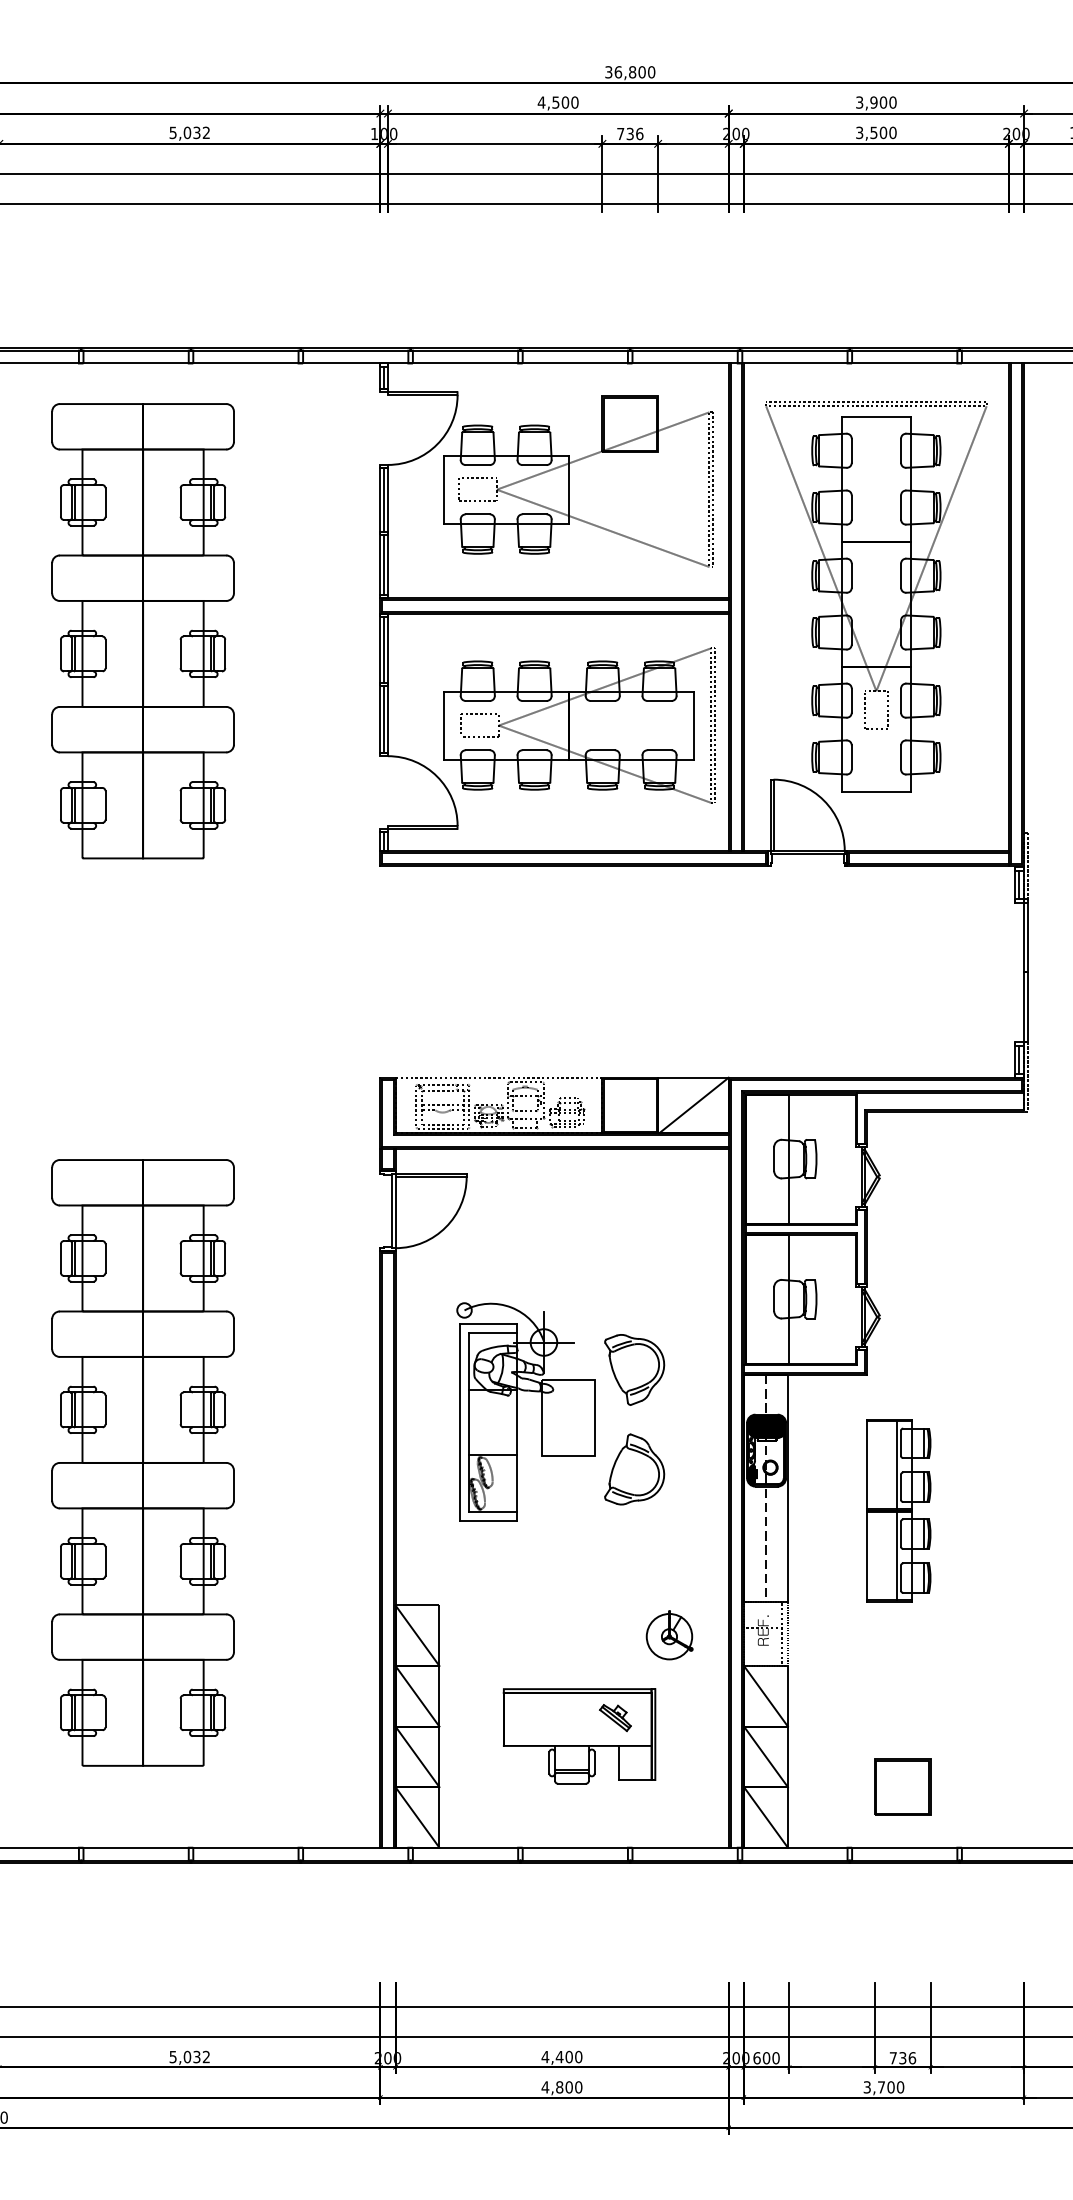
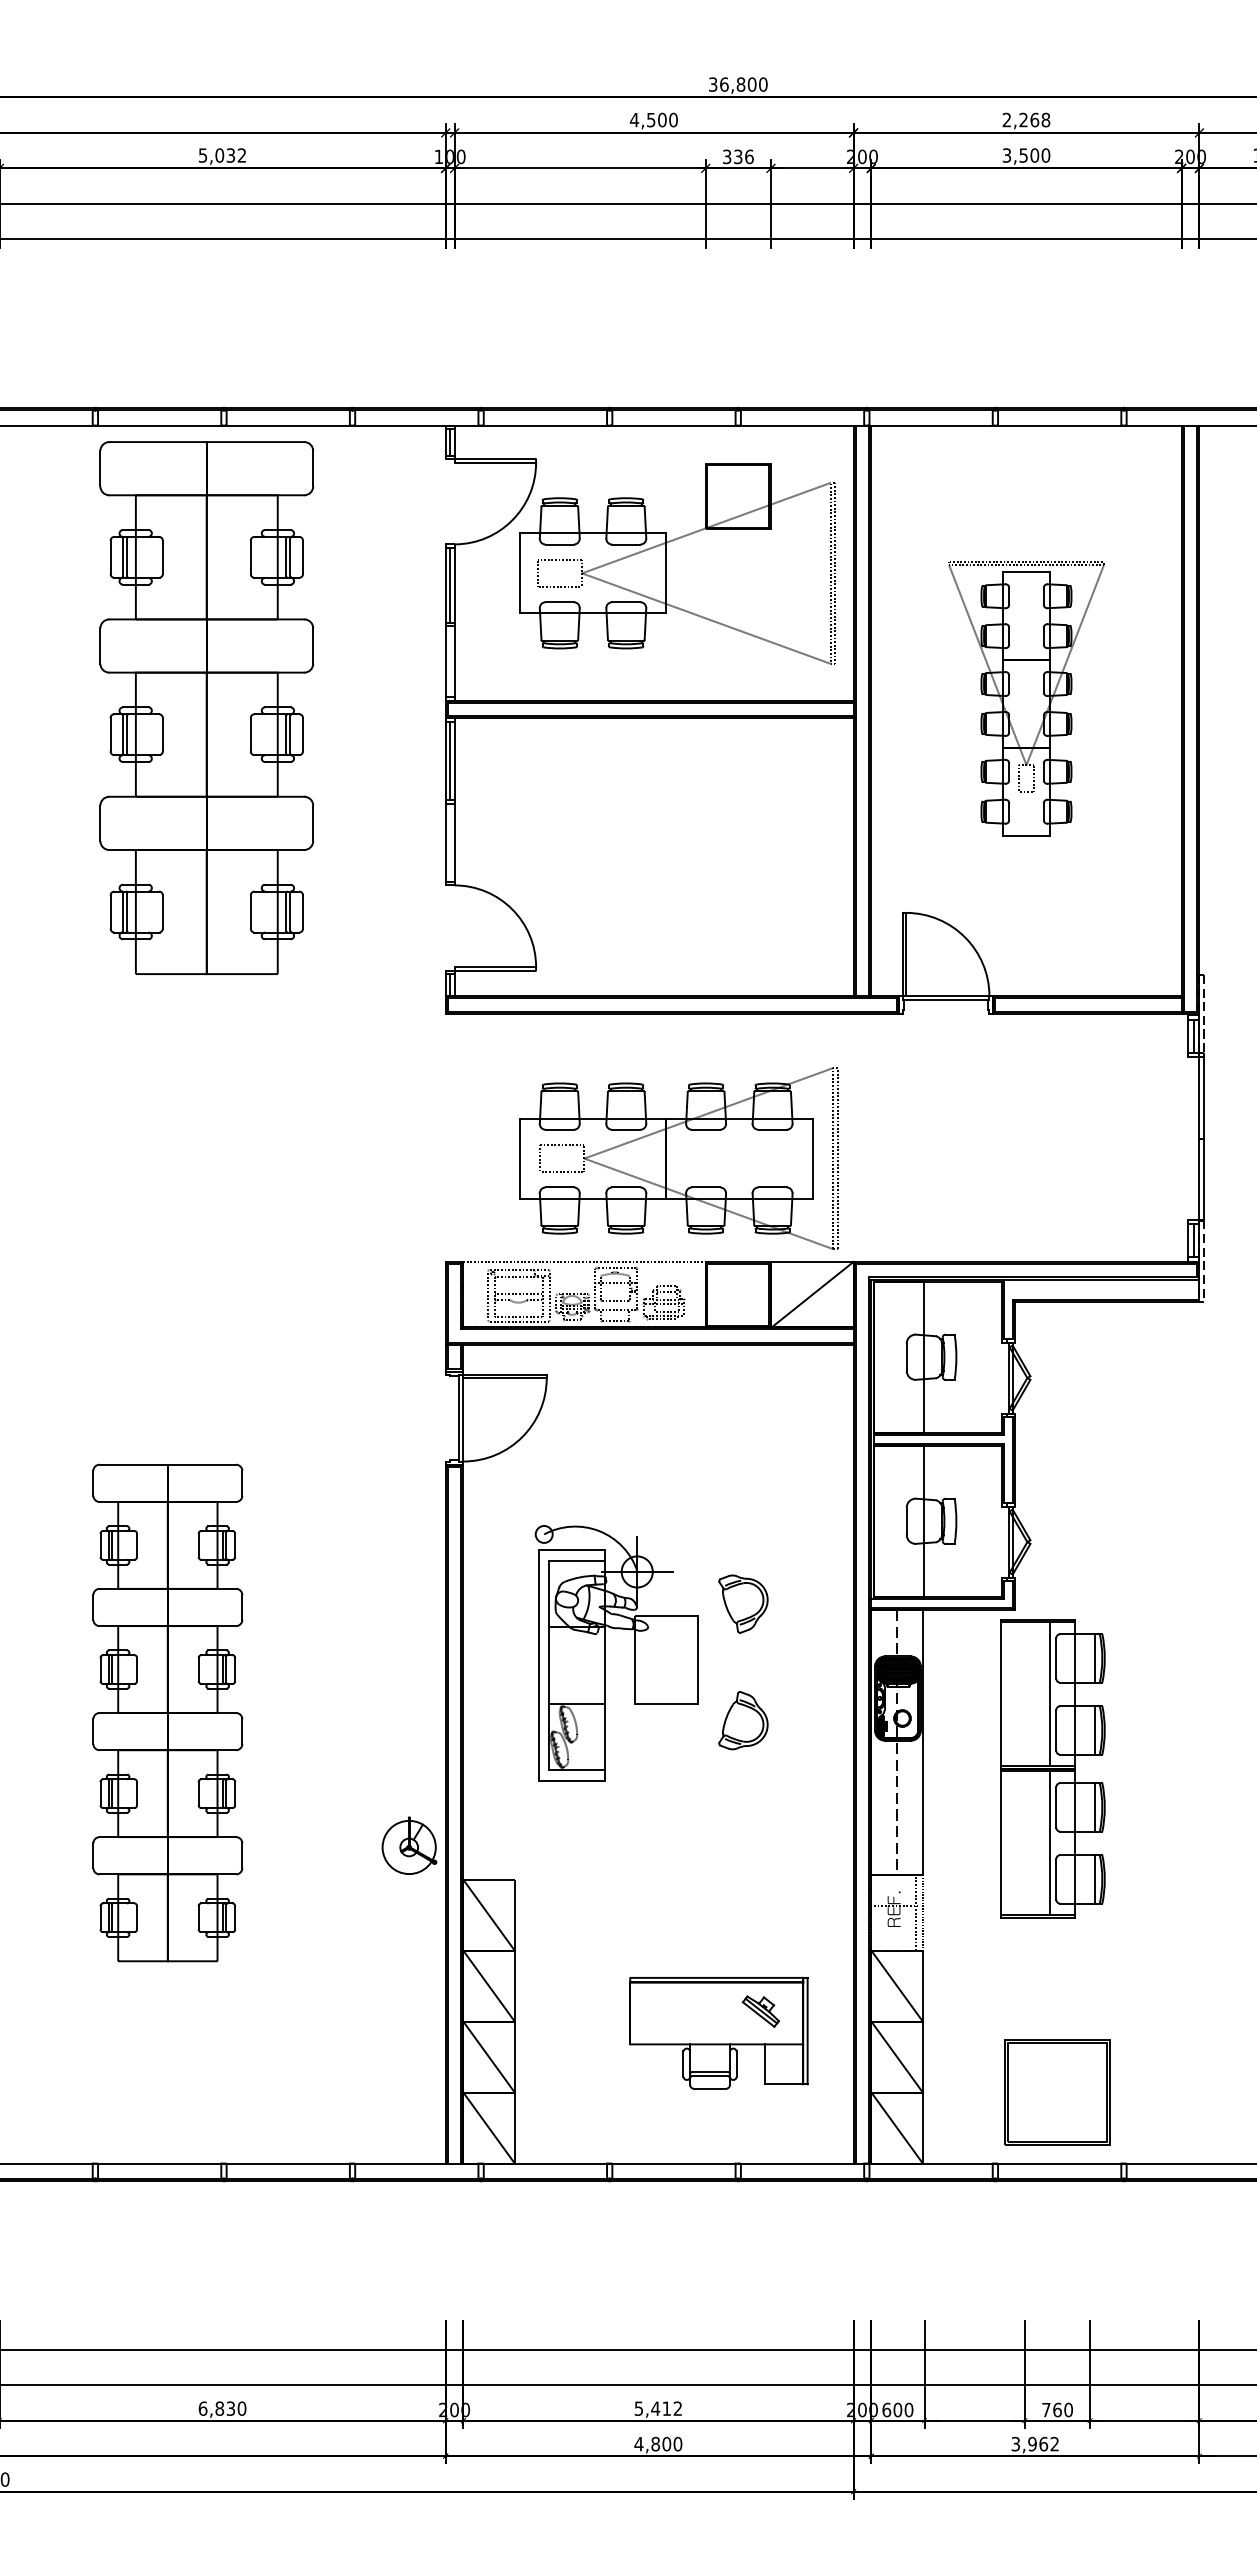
text: (876, 102) -> (1026, 119), 3,900 -> 2,268
text: (621, 133) -> (727, 156), 736 -> 336
line: (384, 564) -> (450, 661), removed
part: (876, 596) -> (1026, 698), size x0.6
part: (142, 631) -> (206, 708), moved
line: (384, 719) -> (450, 842), removed
part: (579, 725) -> (678, 1158), moved
part: (634, 1370) -> (743, 1604), size x0.7
part: (142, 1462) -> (167, 1712), size x0.7
part: (634, 1469) -> (743, 1720), size x0.7
part: (898, 1510) -> (1052, 1768), size x1.4
part: (669, 1635) -> (409, 1845), moved
part: (579, 1735) -> (718, 2032), moved
part: (902, 1787) -> (1057, 2092), size x1.6
text: (189, 2056) -> (222, 2408), 5,032 -> 6,830
text: (562, 2056) -> (658, 2408), 4,400 -> 5,412
text: (907, 2057) -> (1063, 2409), 736 -> 760
text: (890, 2086) -> (1043, 2443), 3,700 -> 3,962

